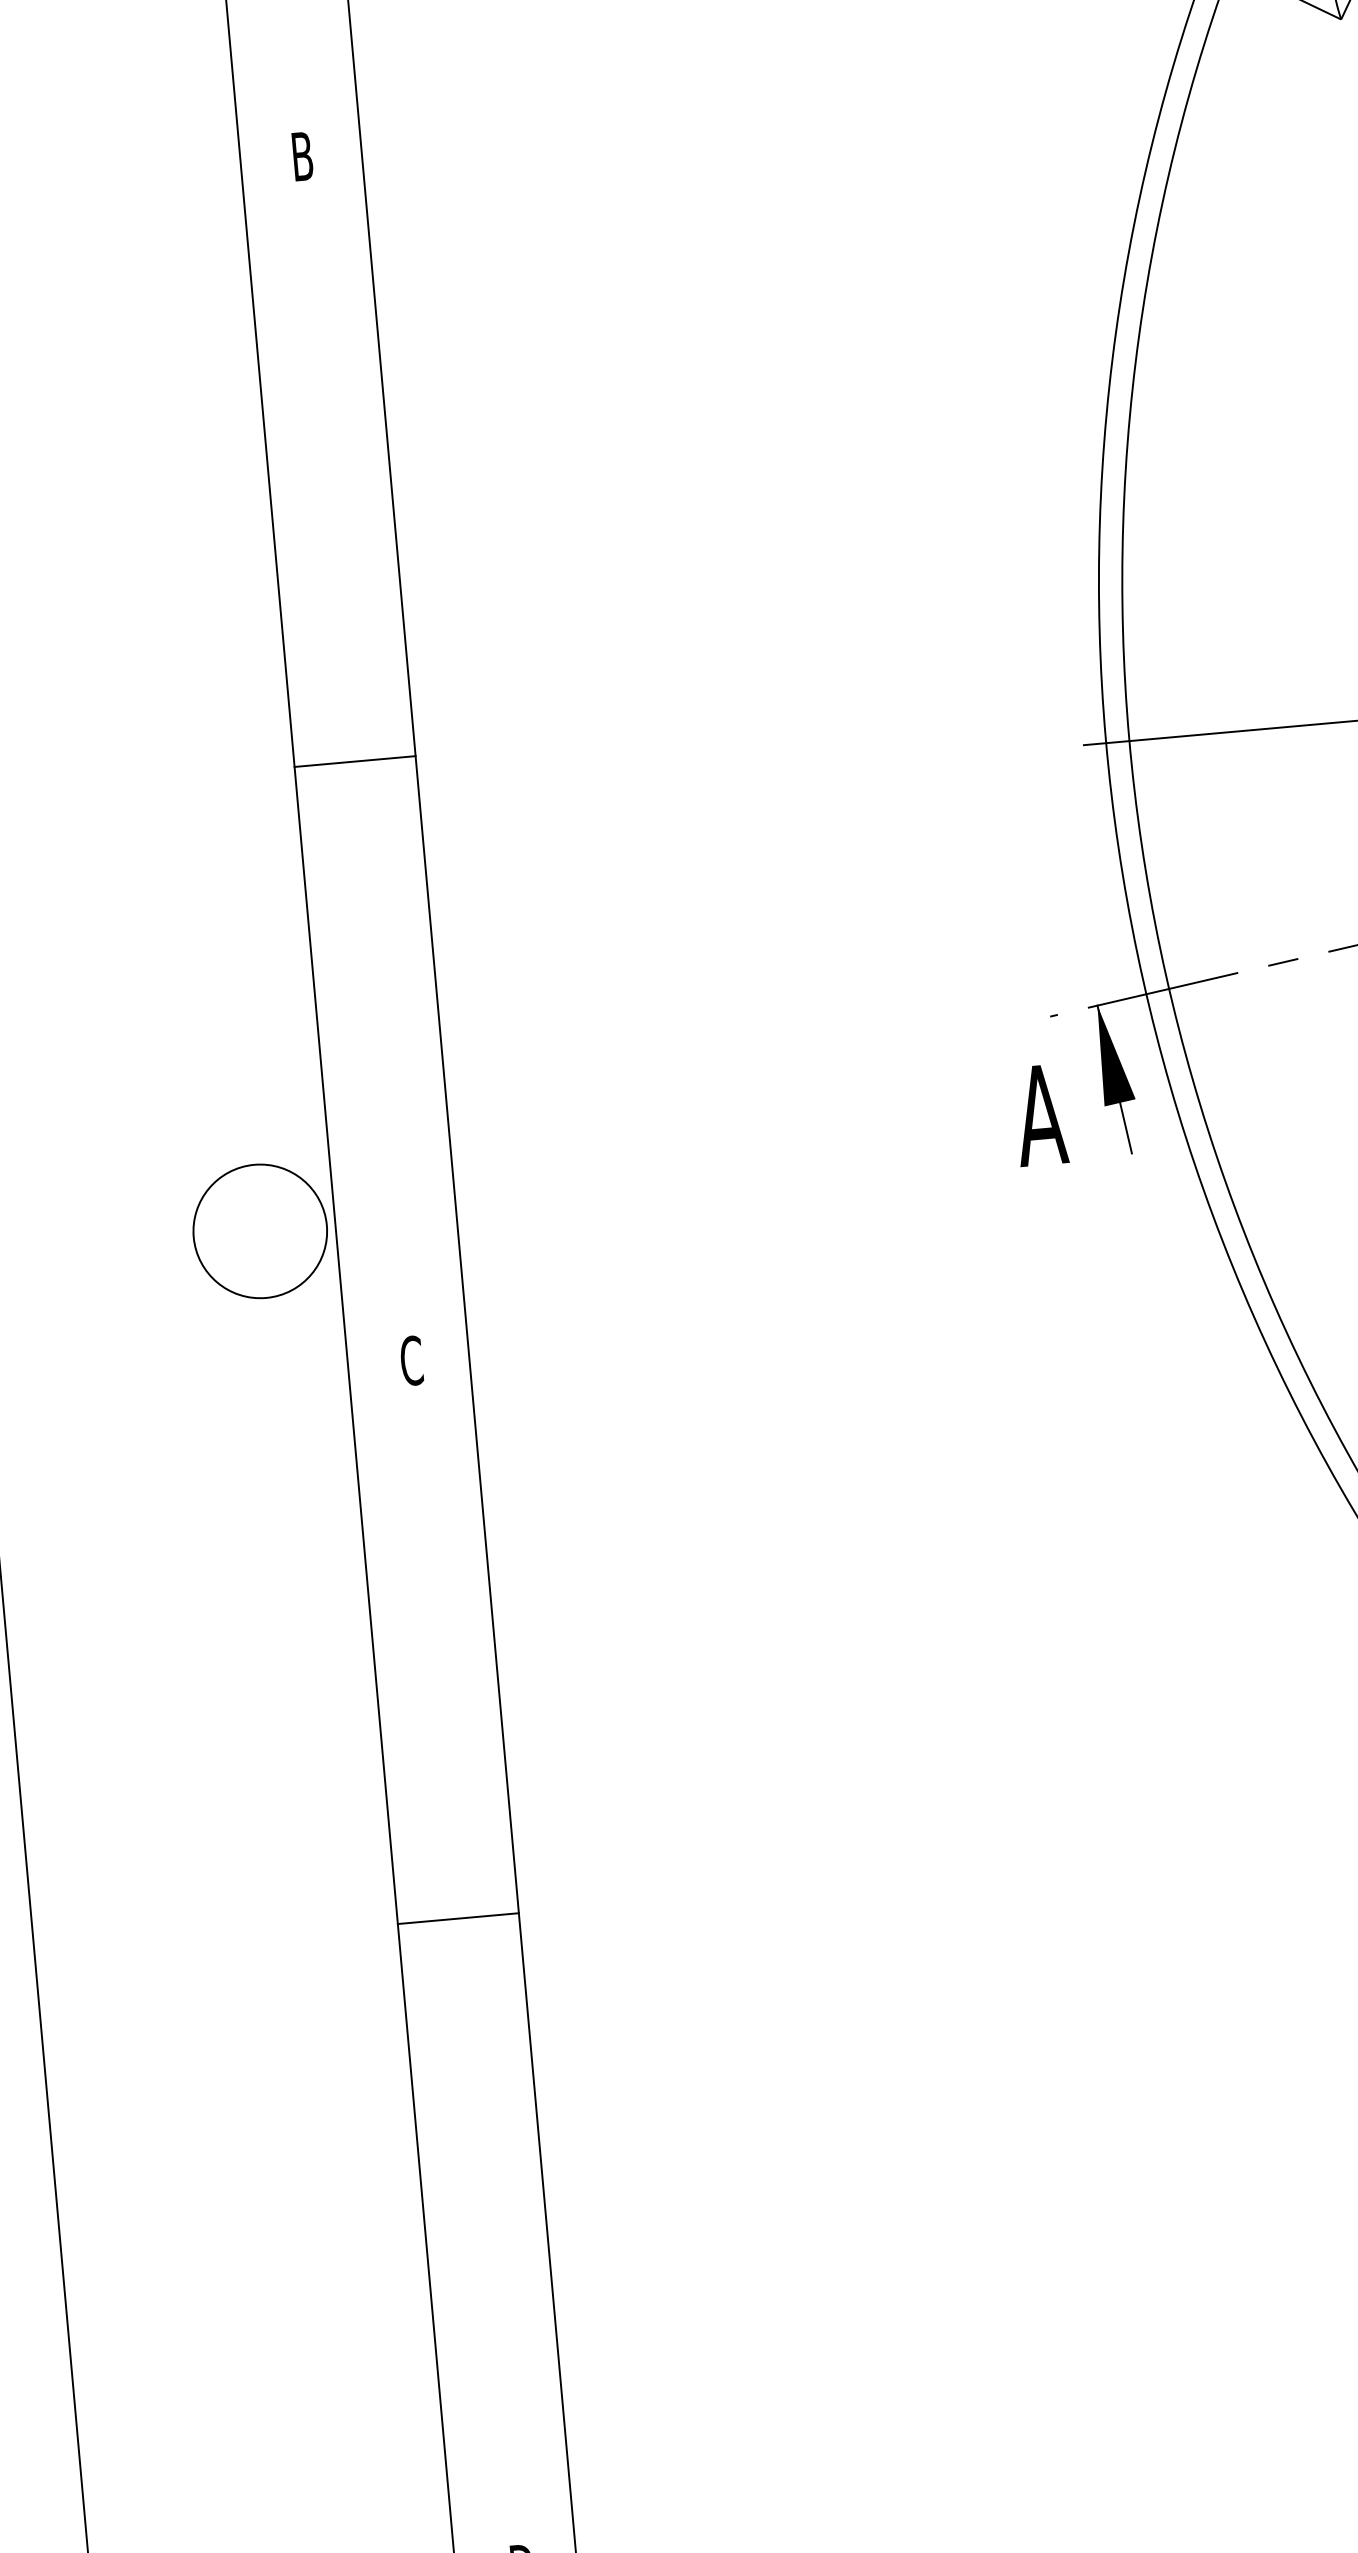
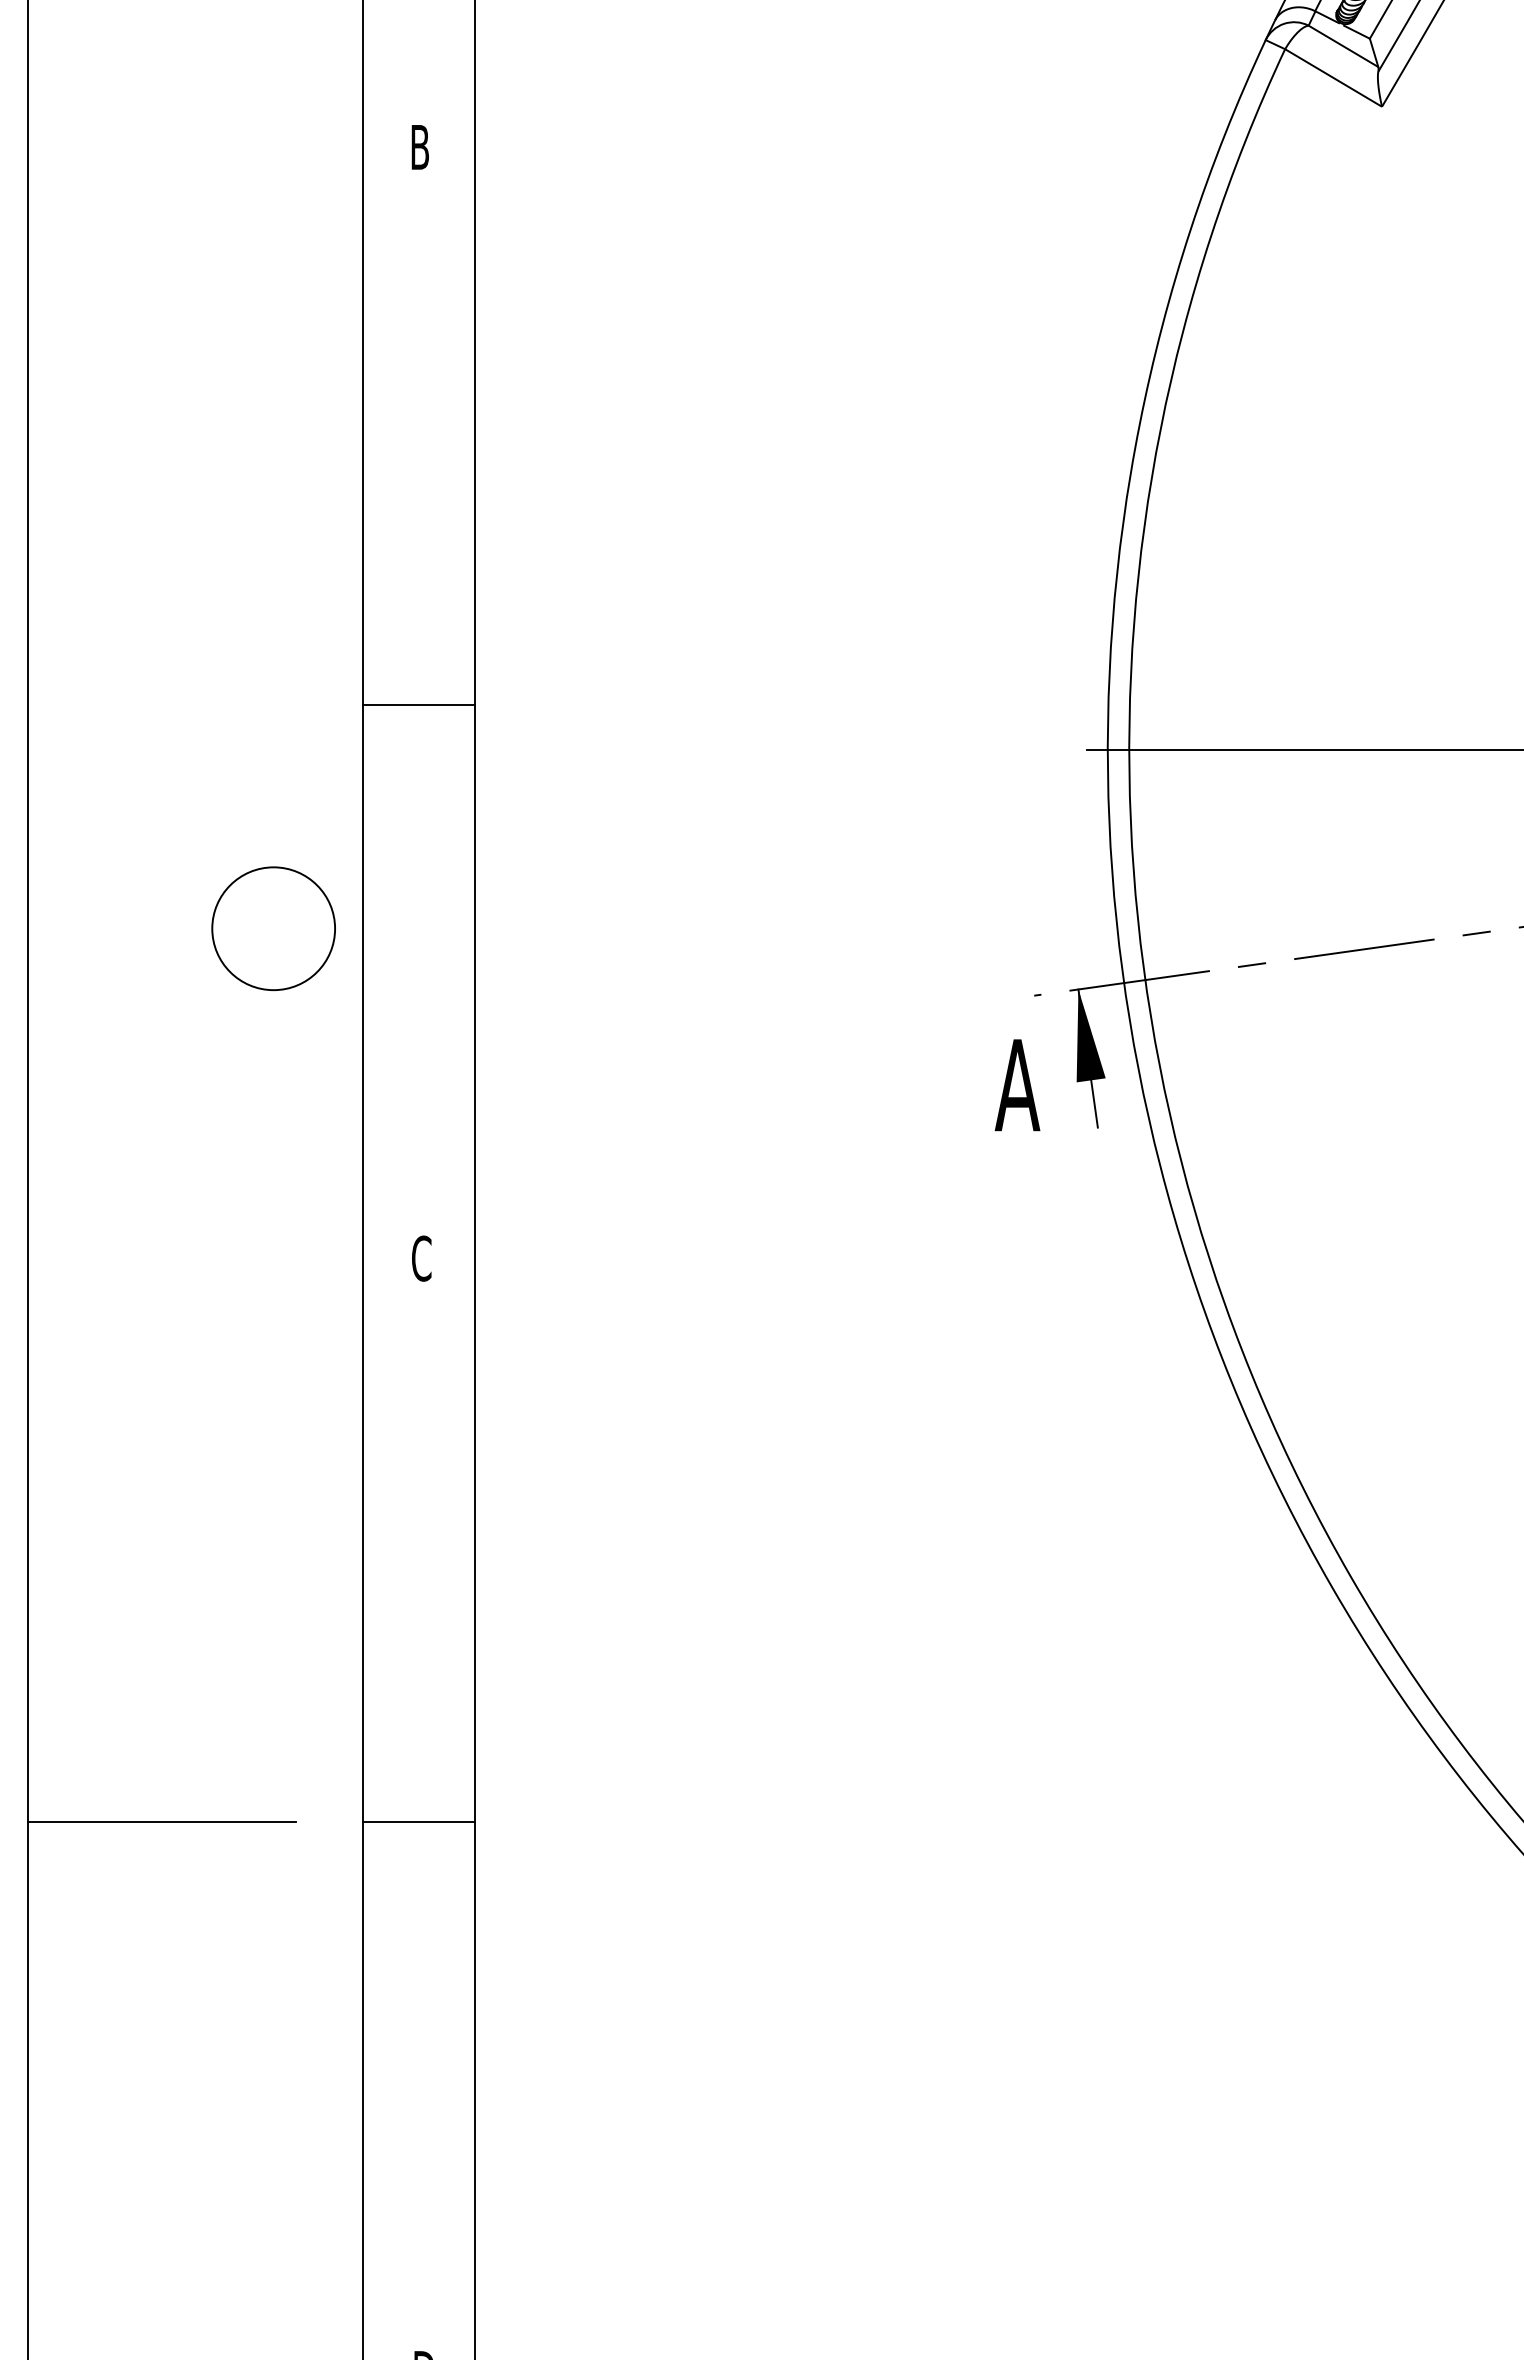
circle: (260, 1231) -> (273, 928), moved
line: (457, 1918) -> (418, 1821), moved
line: (185, 1996) -> (162, 1821), added

